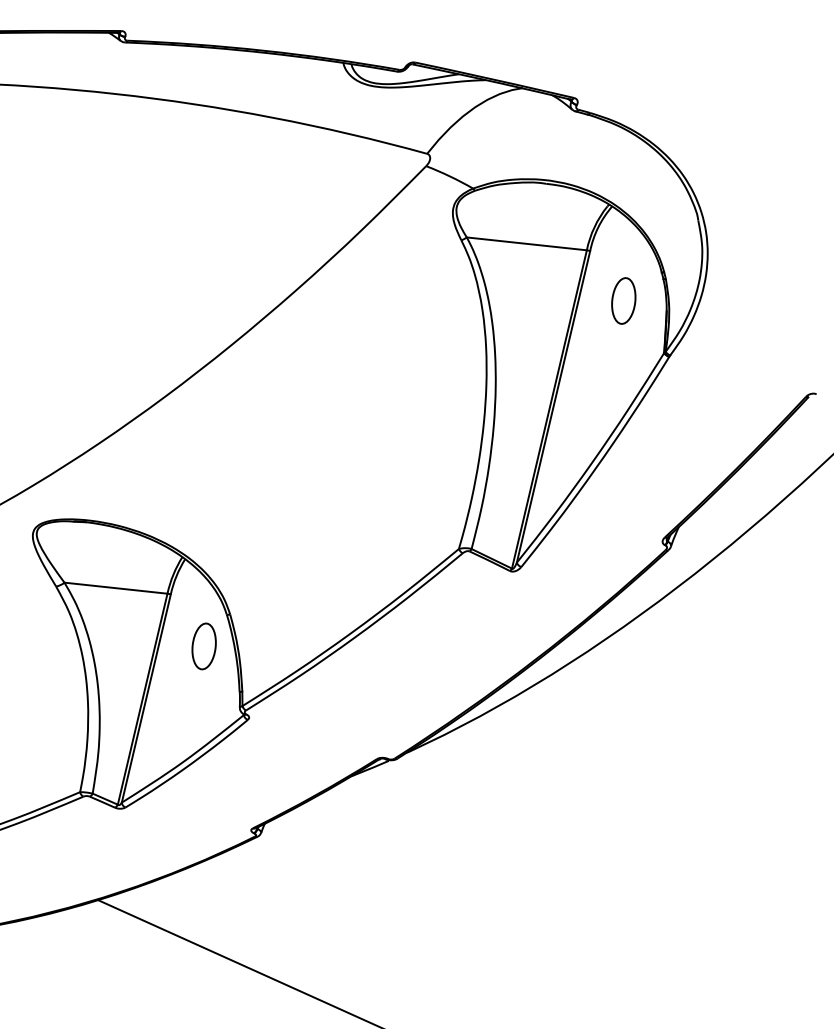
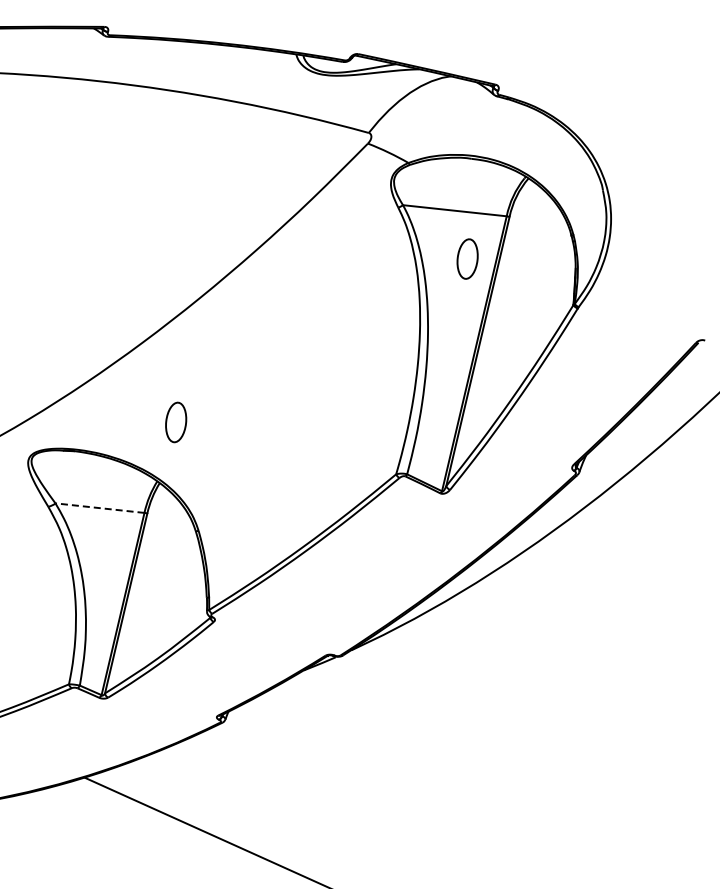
part: (623, 300) -> (467, 258), moved
line: (115, 588) -> (99, 508), solid -> dashed
part: (204, 646) -> (176, 422), moved

